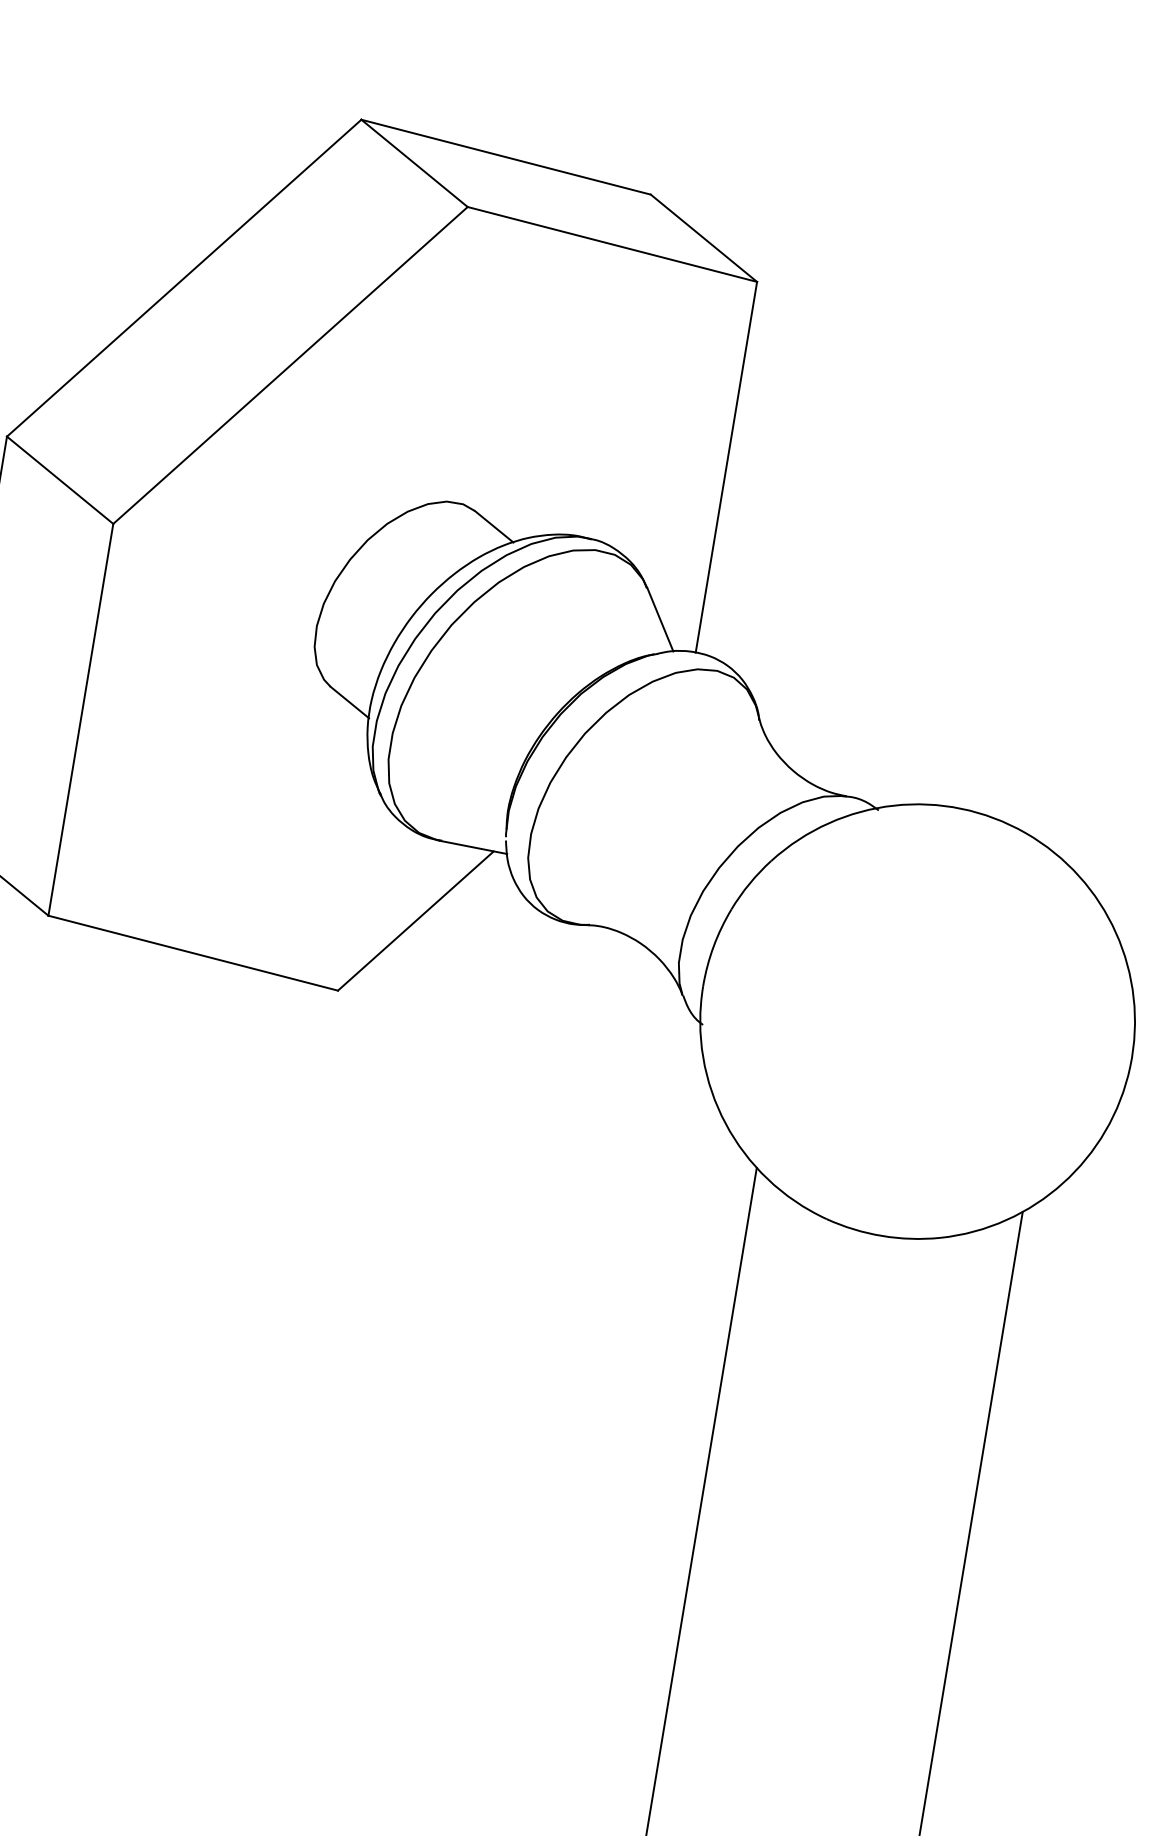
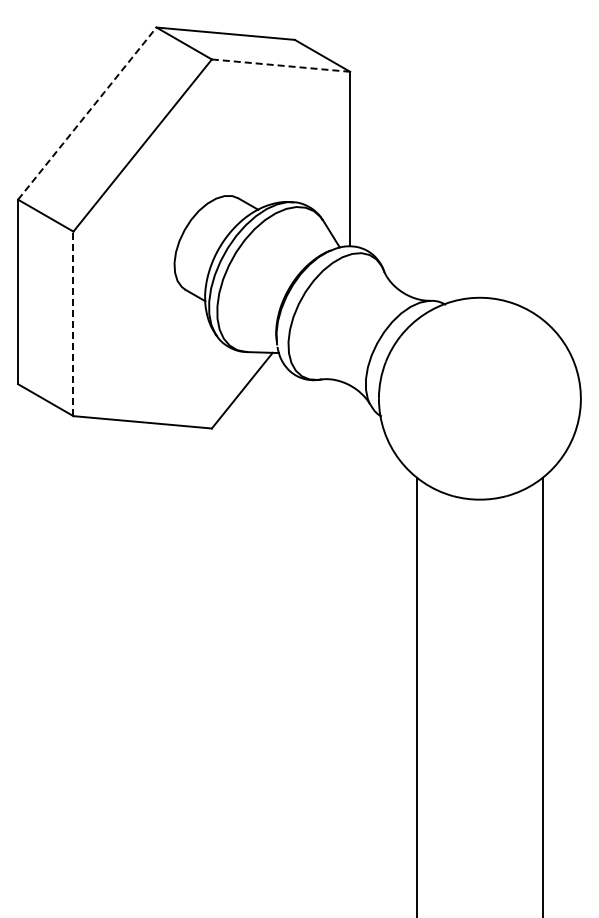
line: (613, 244) -> (281, 65), solid -> dashed
line: (184, 278) -> (87, 113), solid -> dashed
line: (81, 719) -> (73, 323), solid -> dashed

